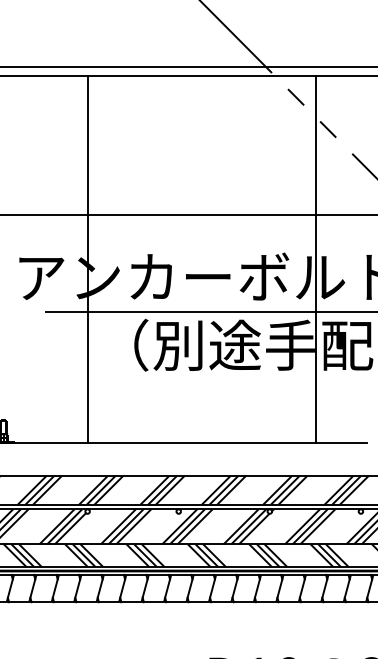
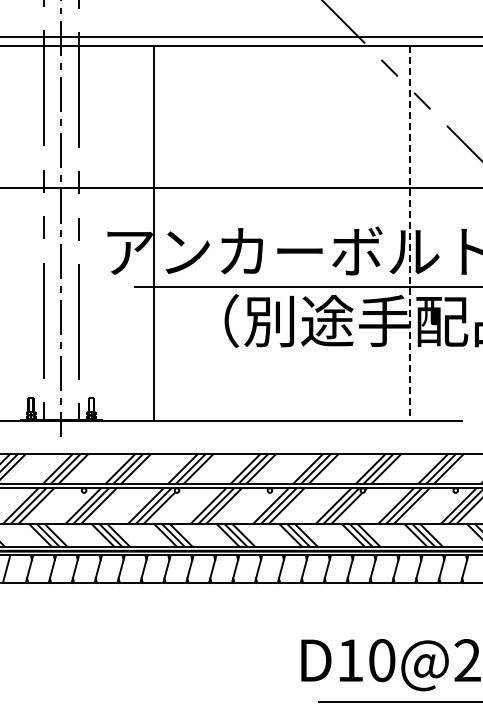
line: (88, 259) -> (154, 233), moved
line: (315, 260) -> (409, 234), solid -> dashed

